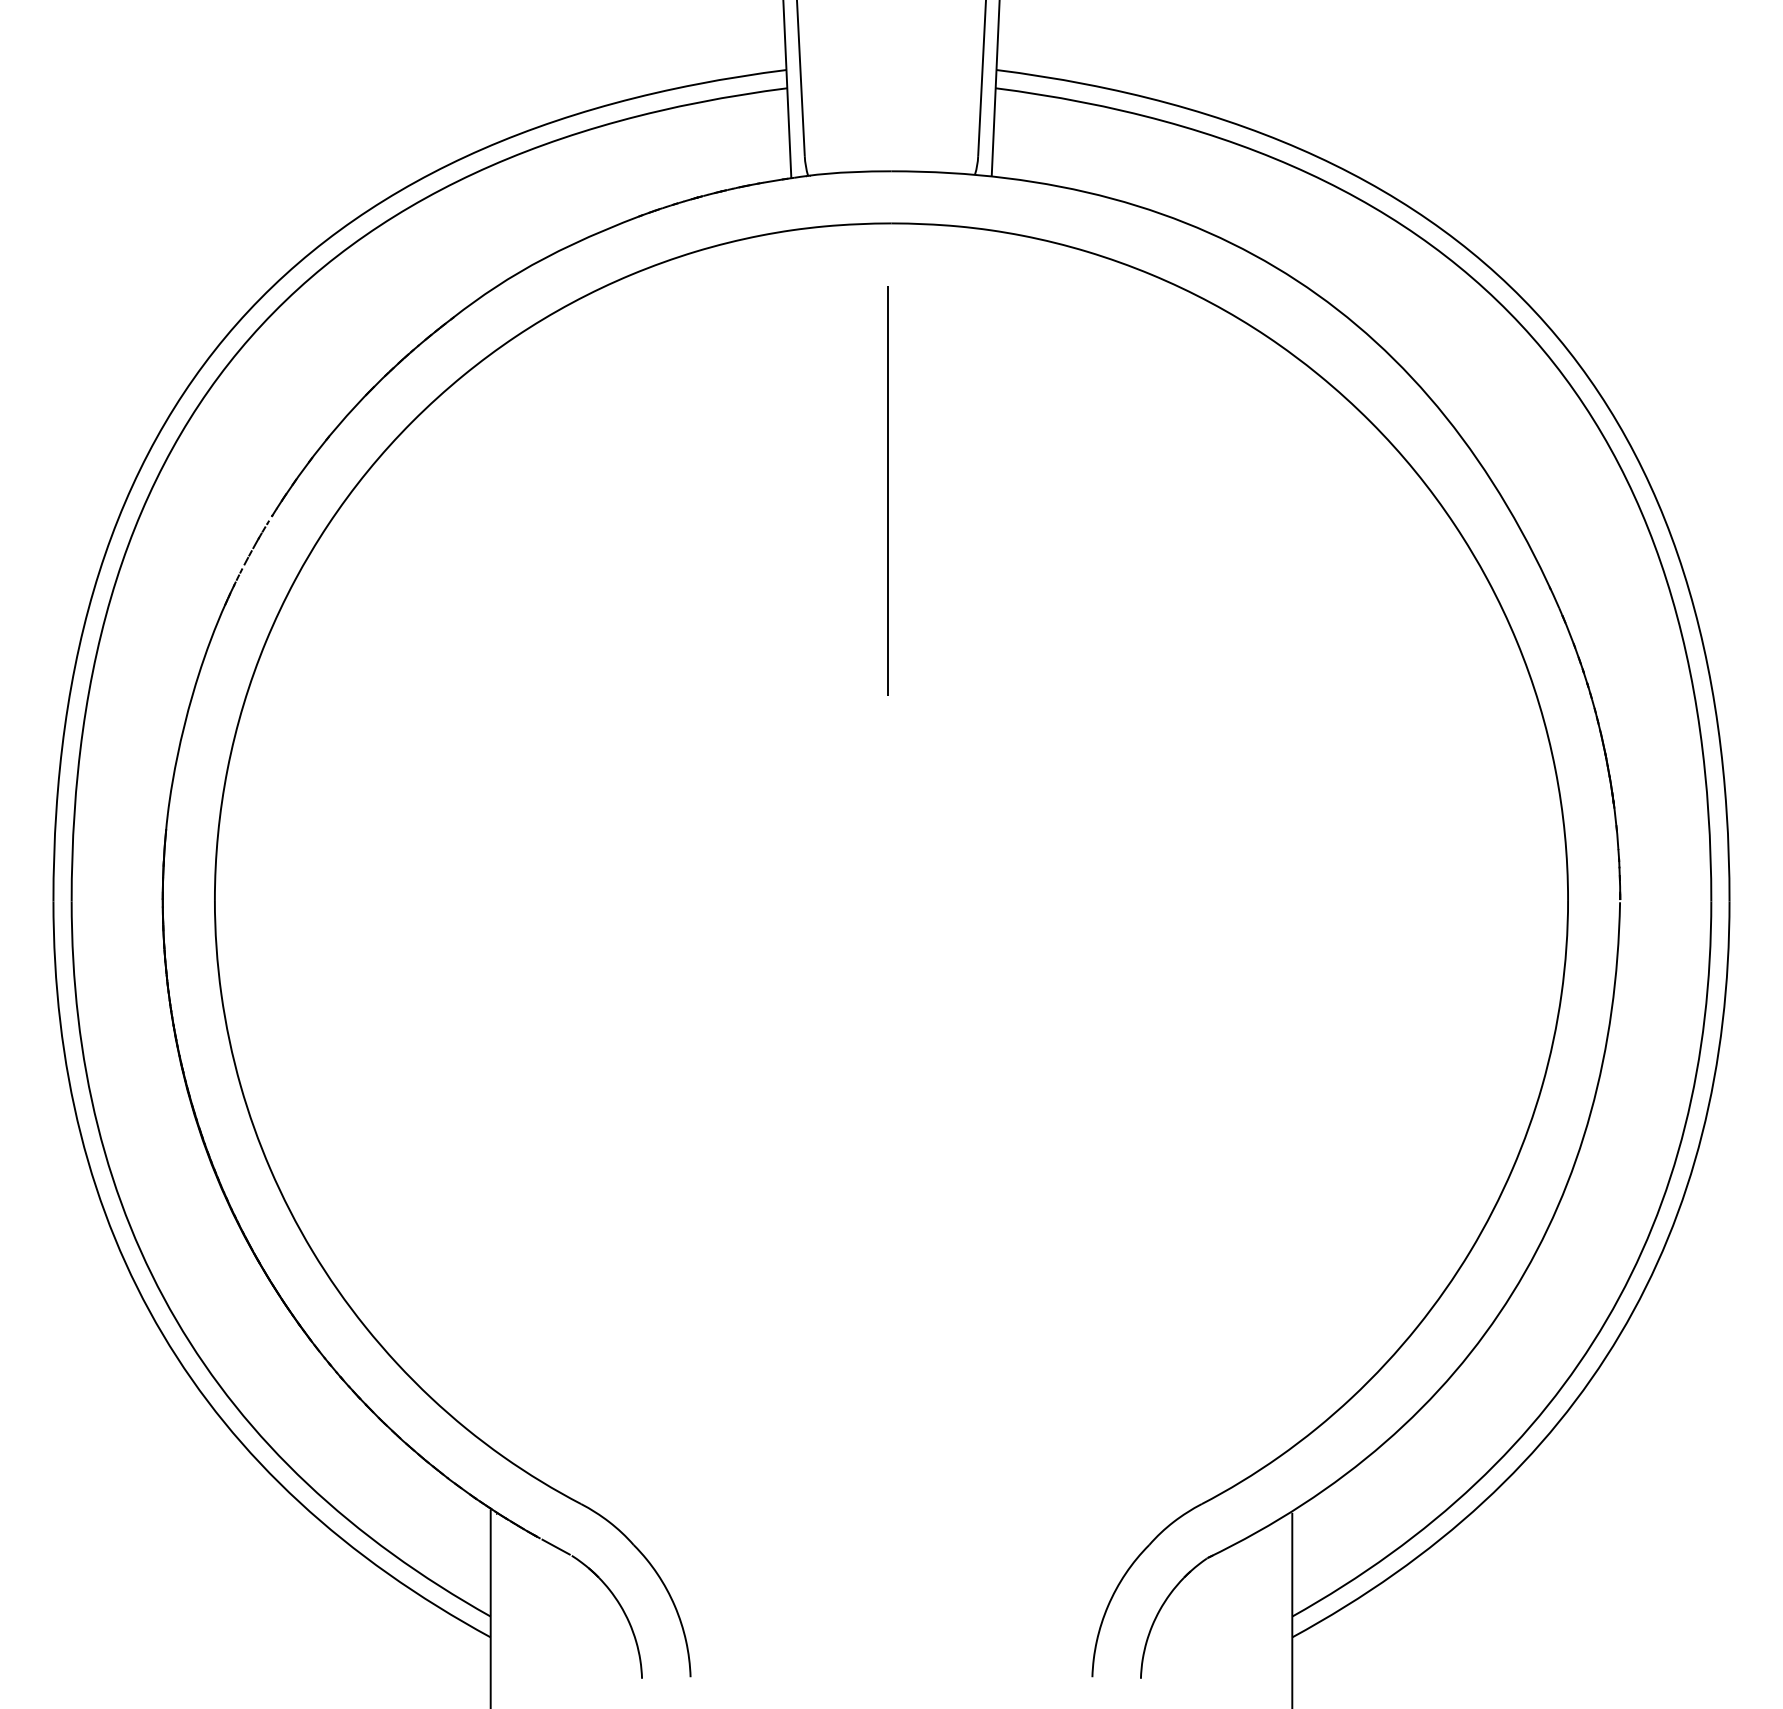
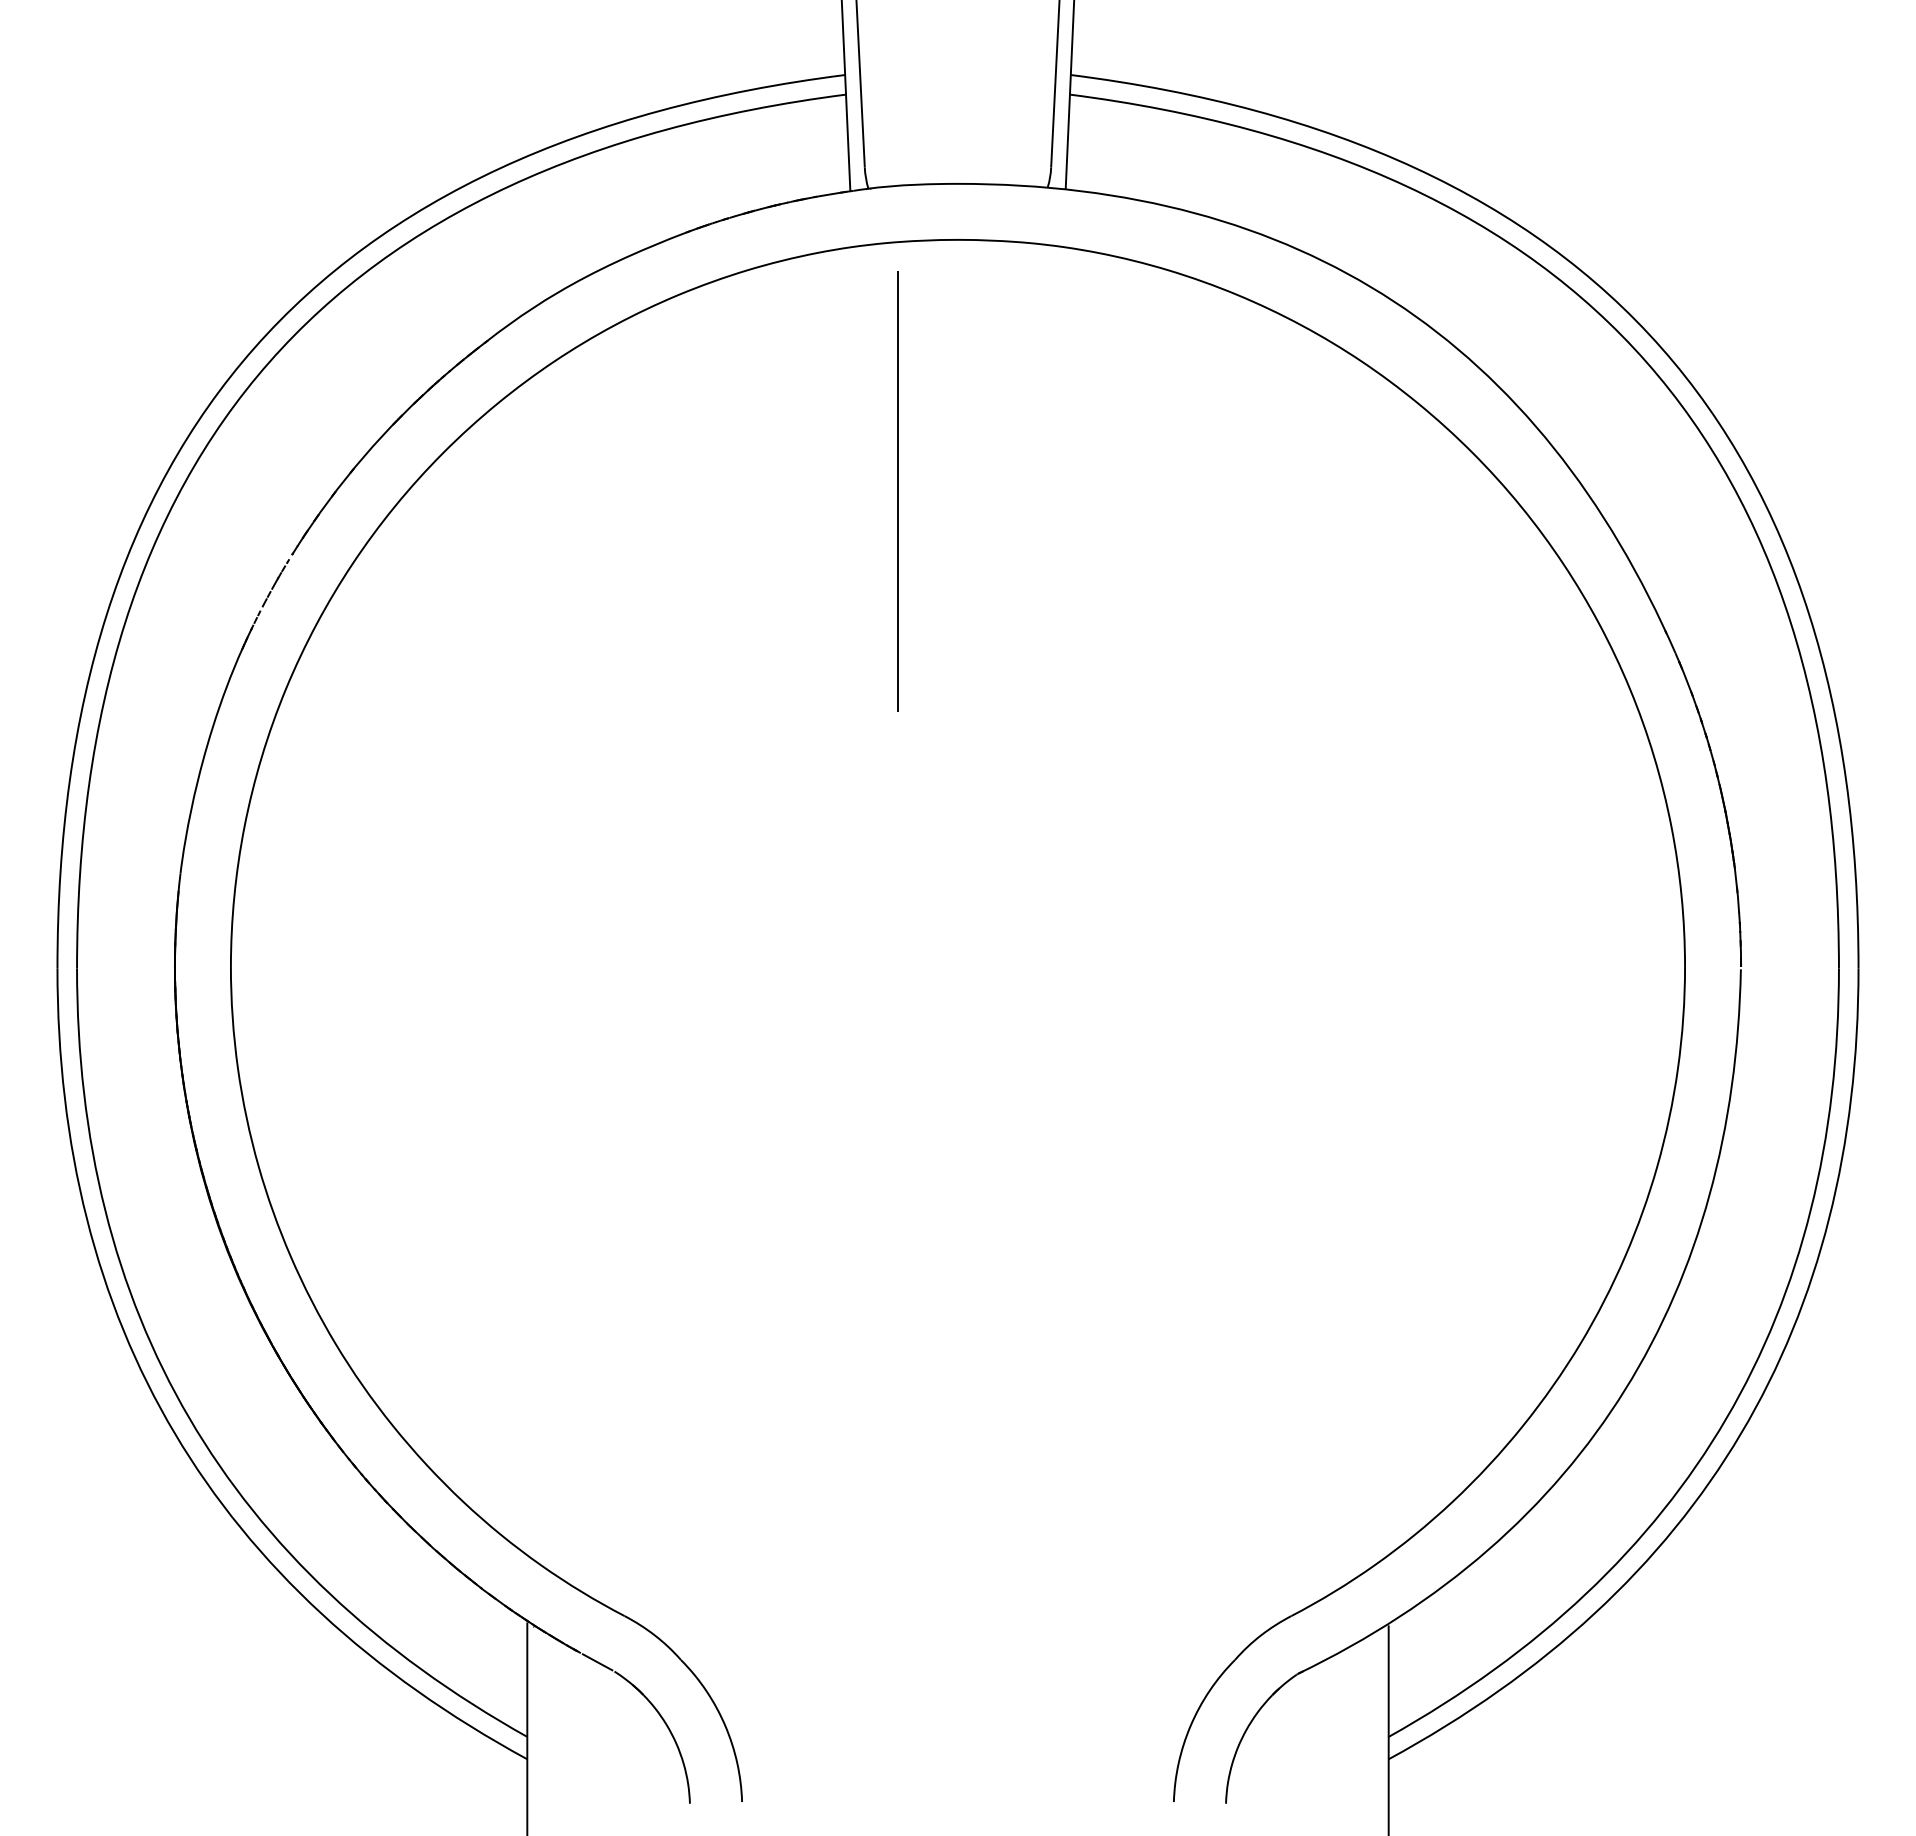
line: (887, 491) -> (897, 491), moved

